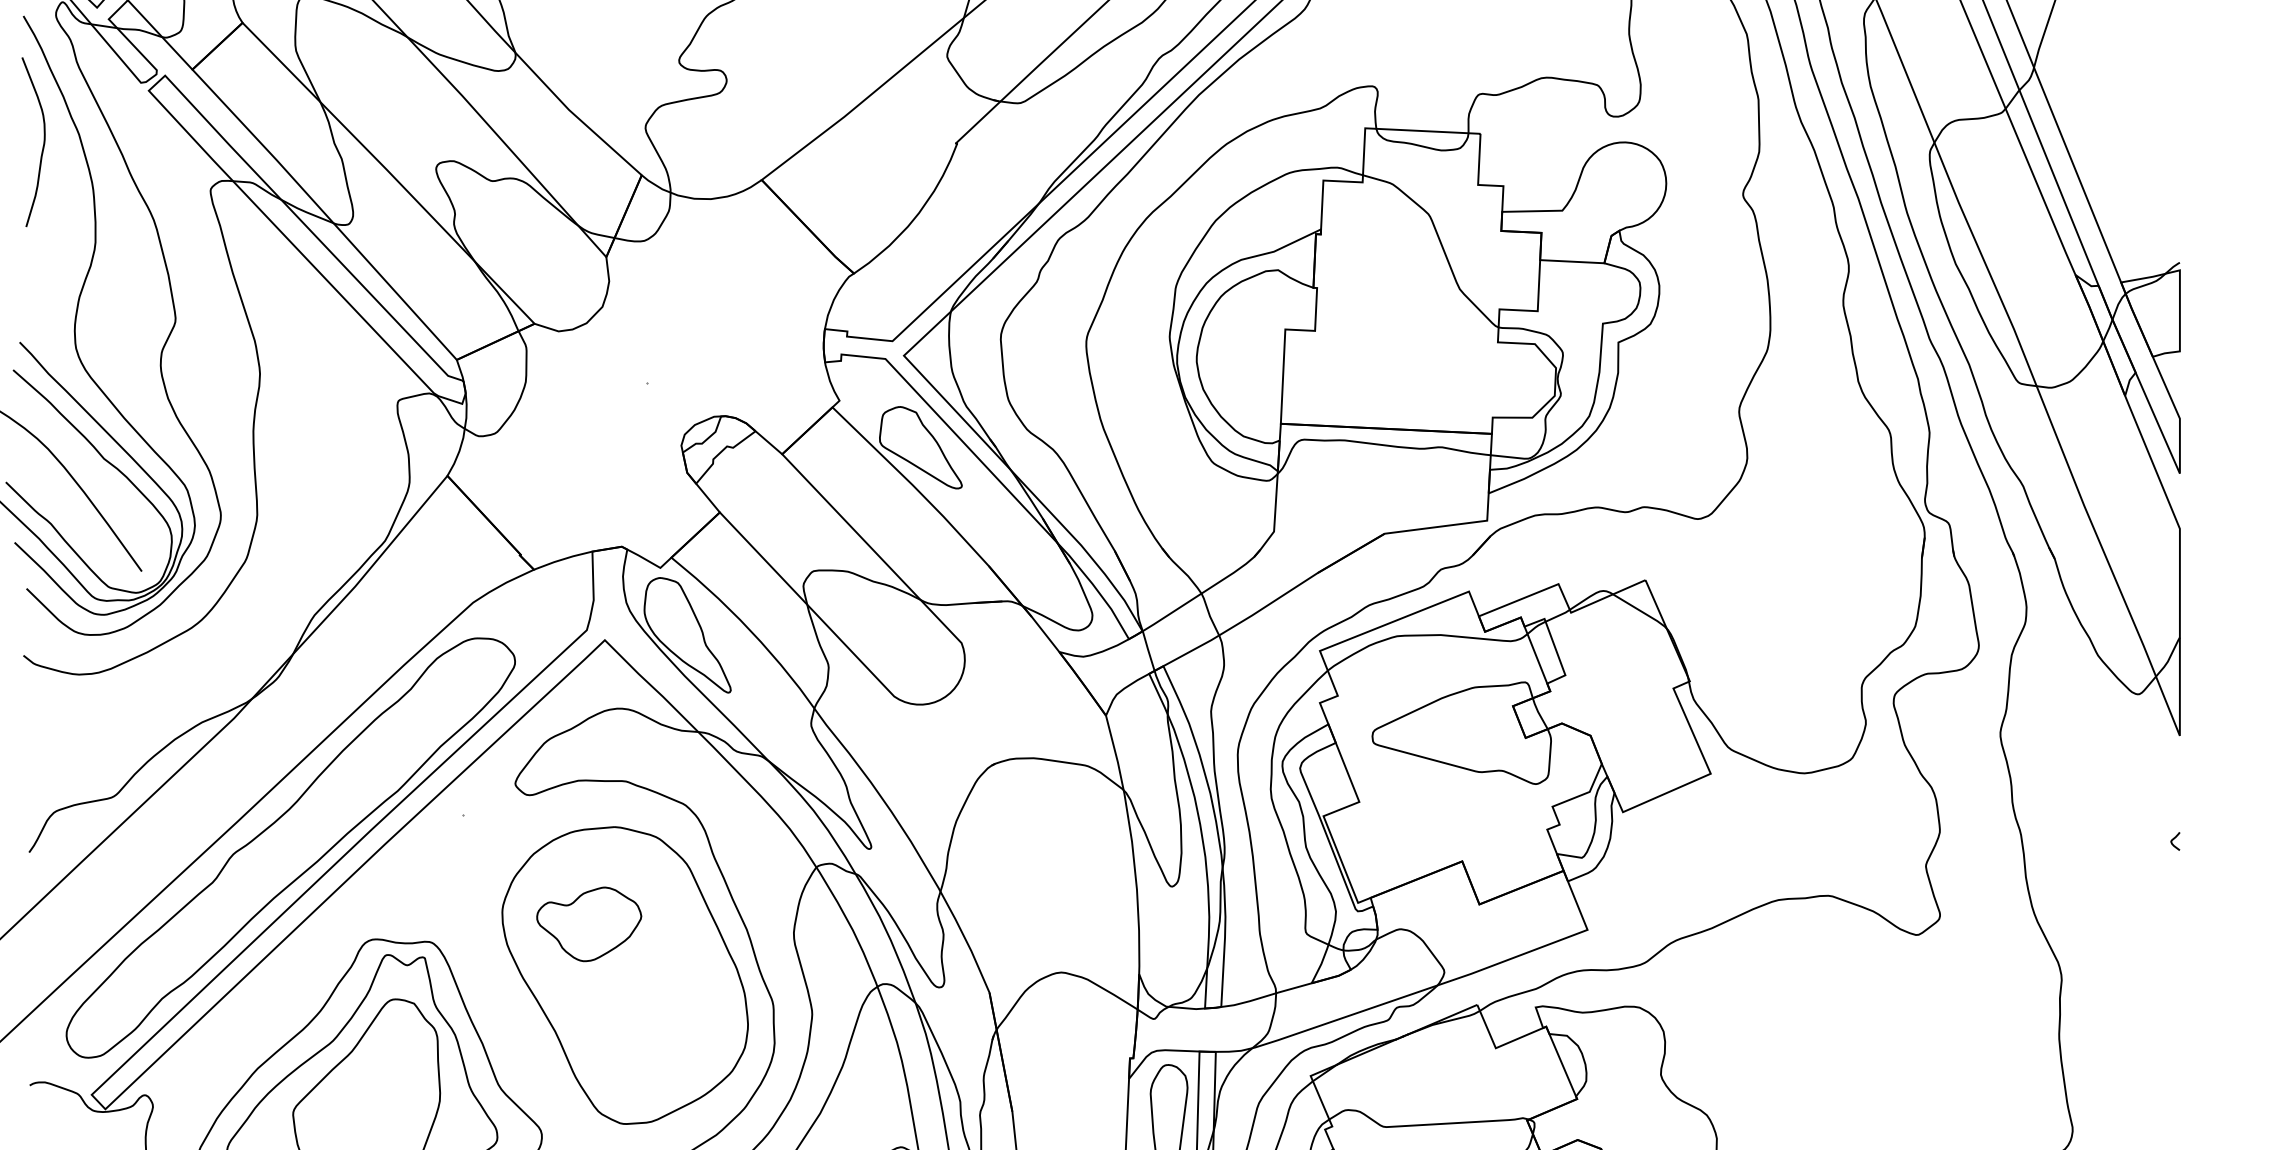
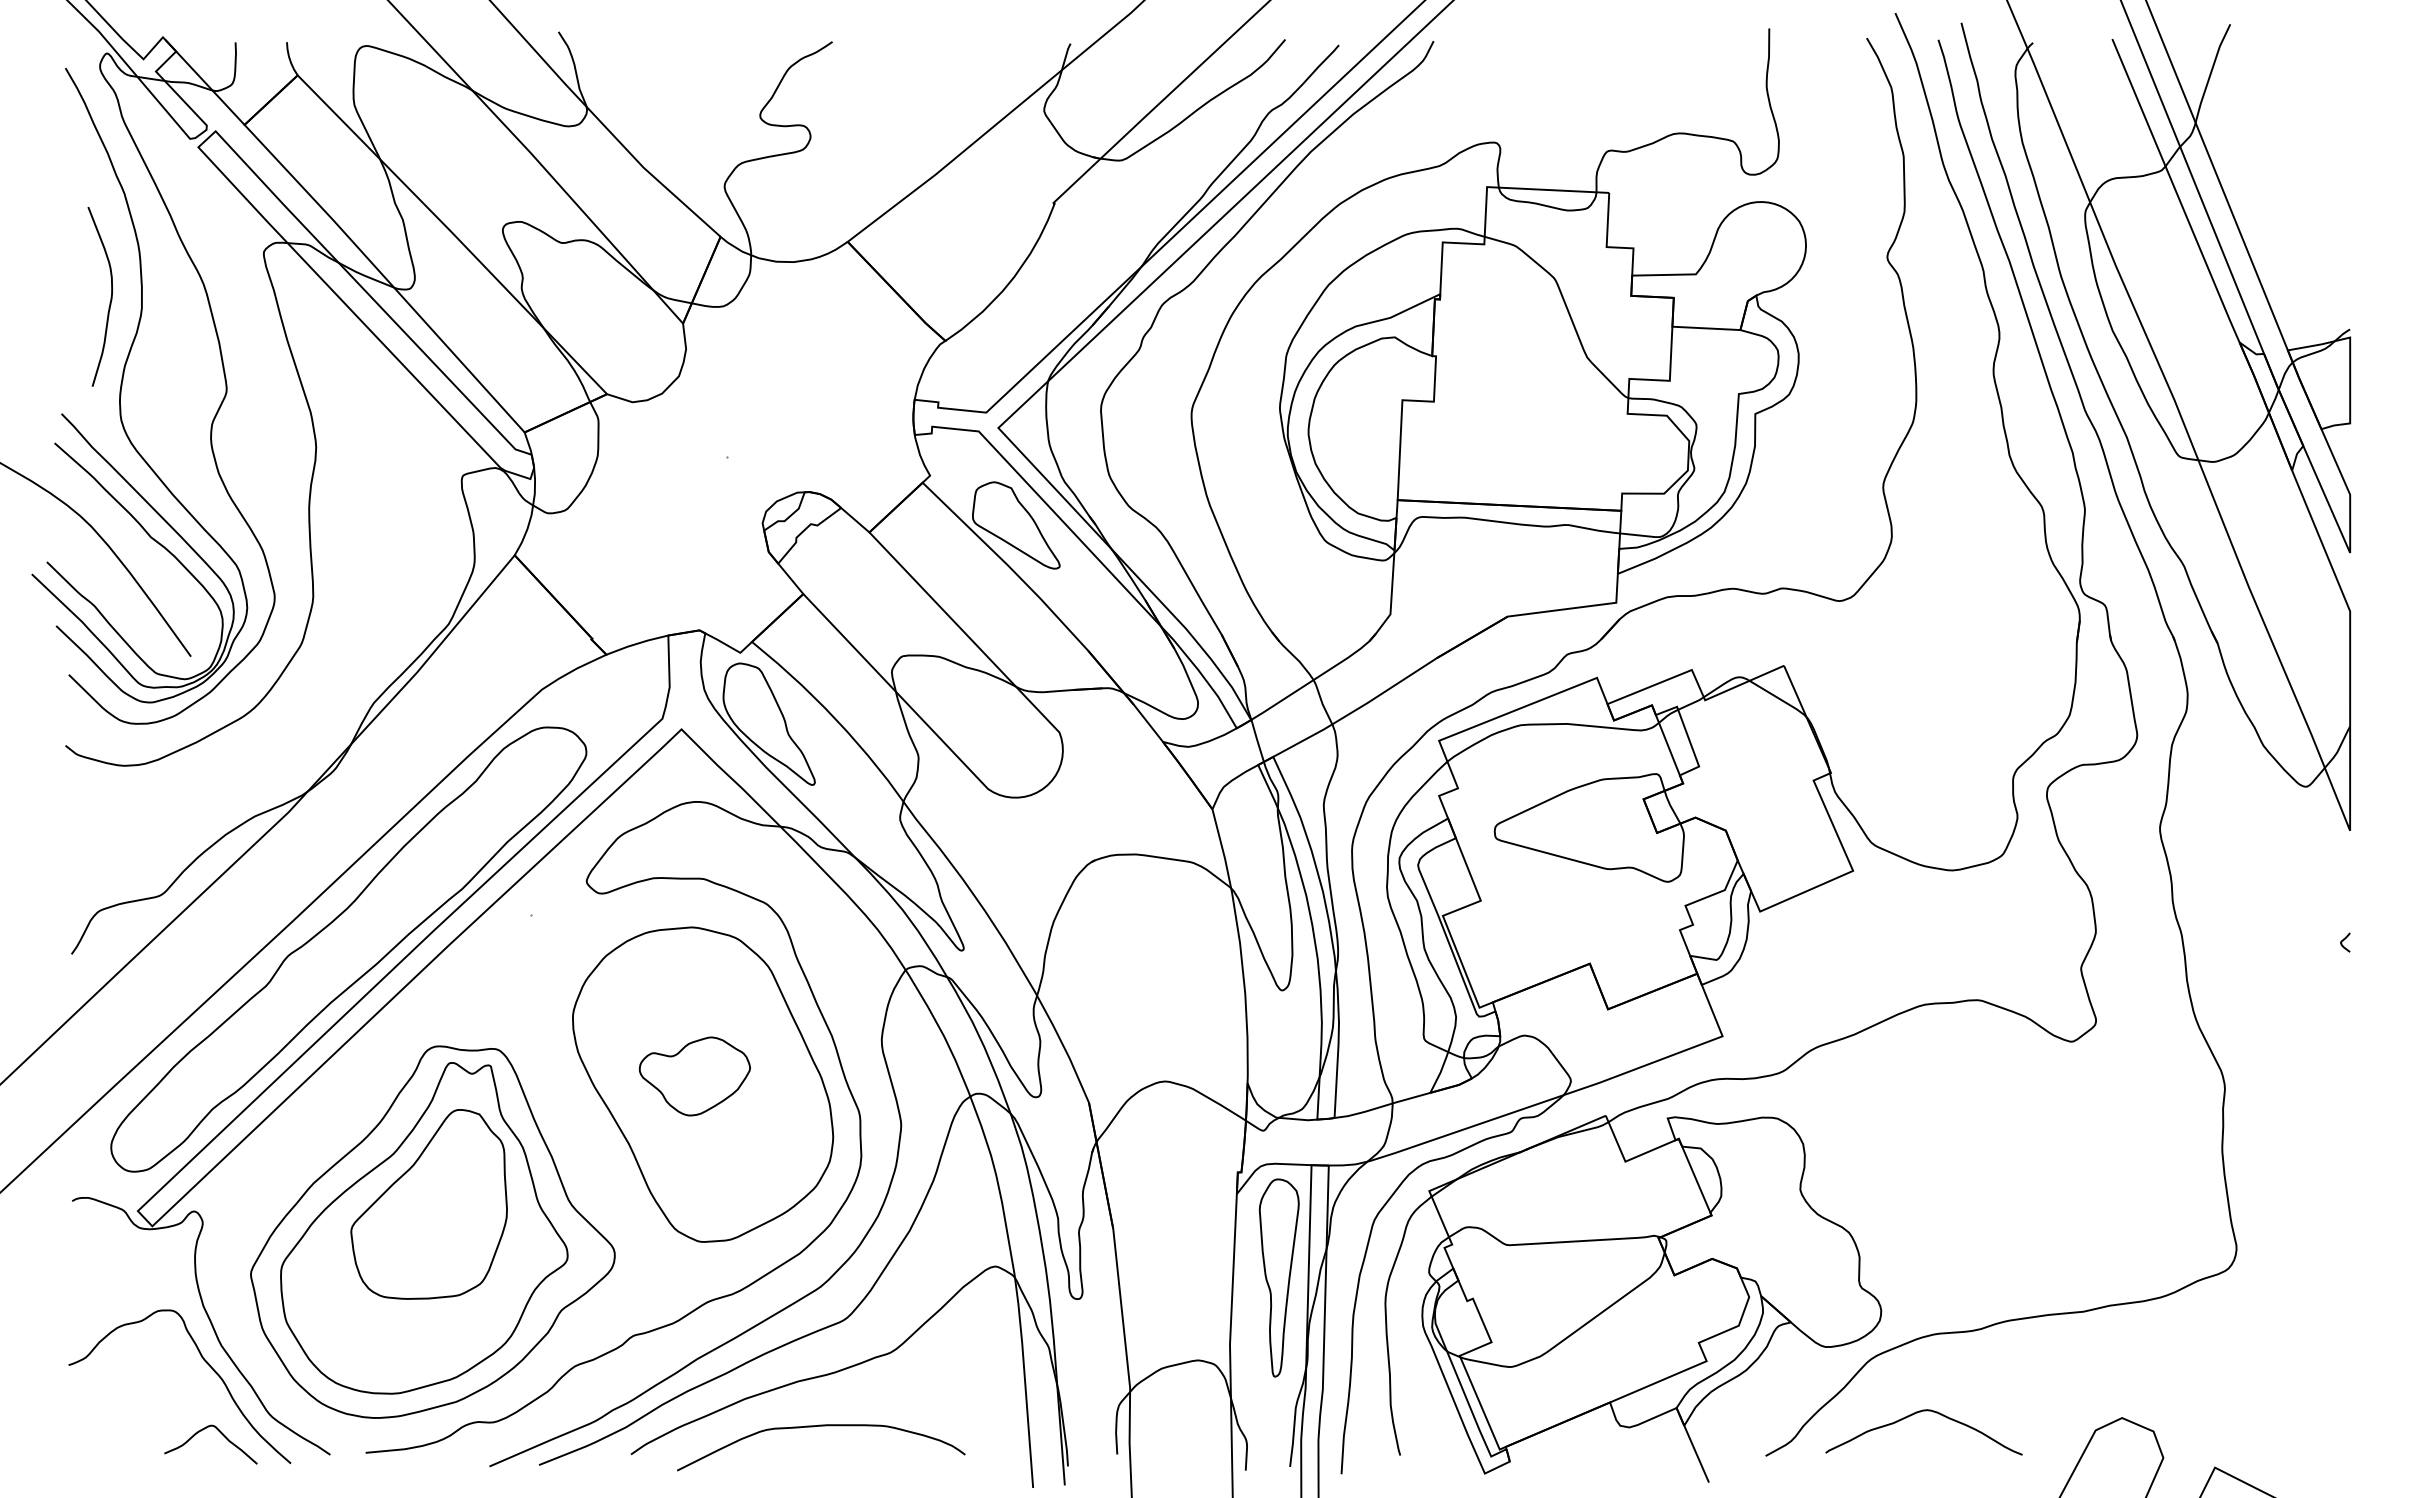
curve: (43, 141) -> (110, 296), moved
part: (588, 924) -> (694, 1076), moved

